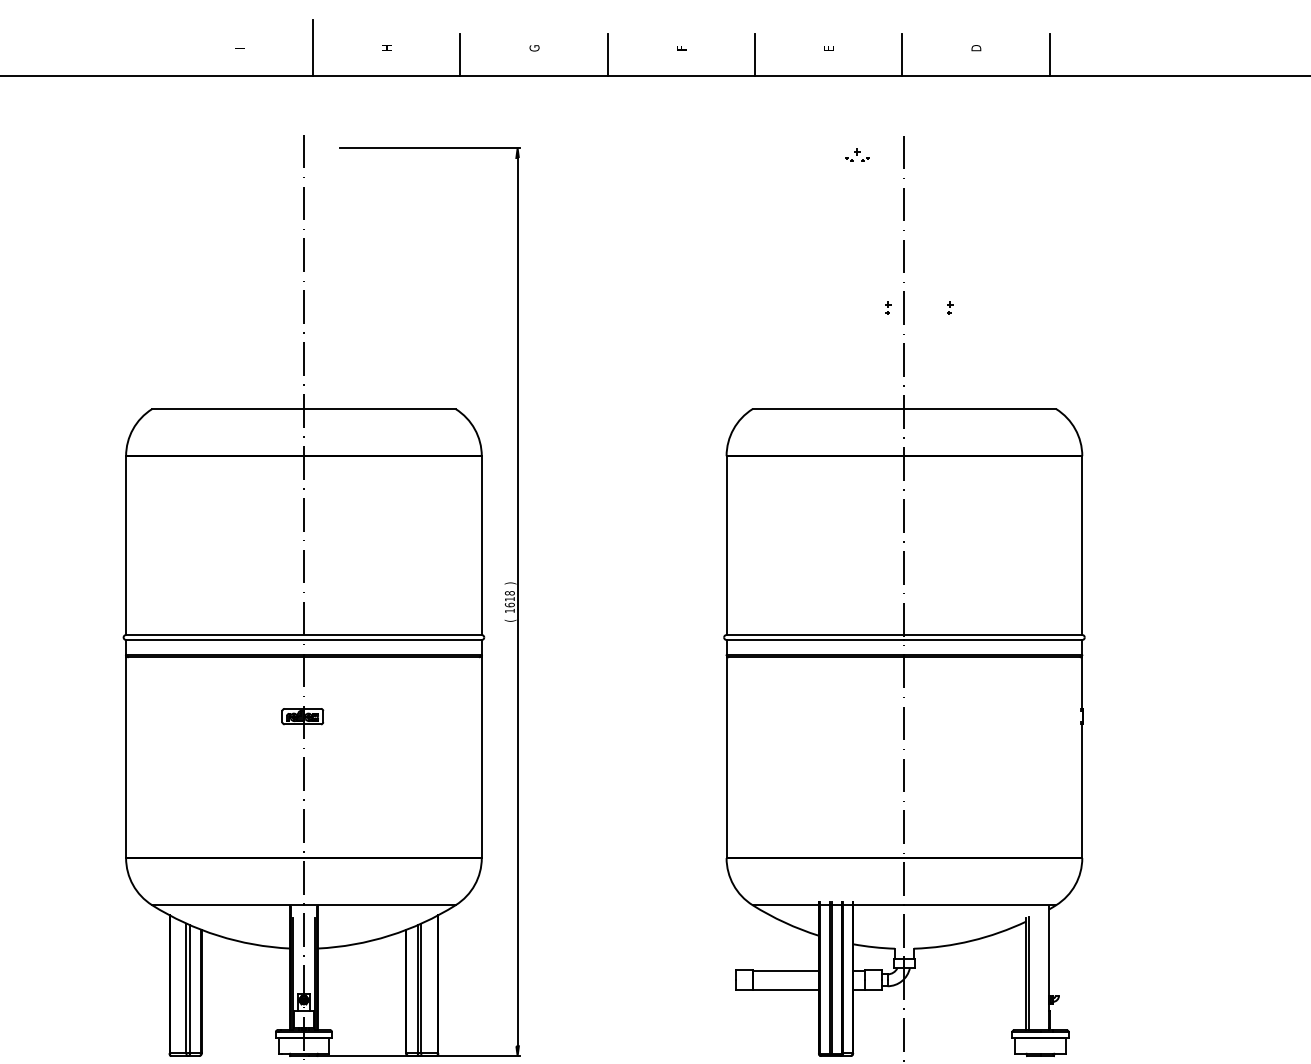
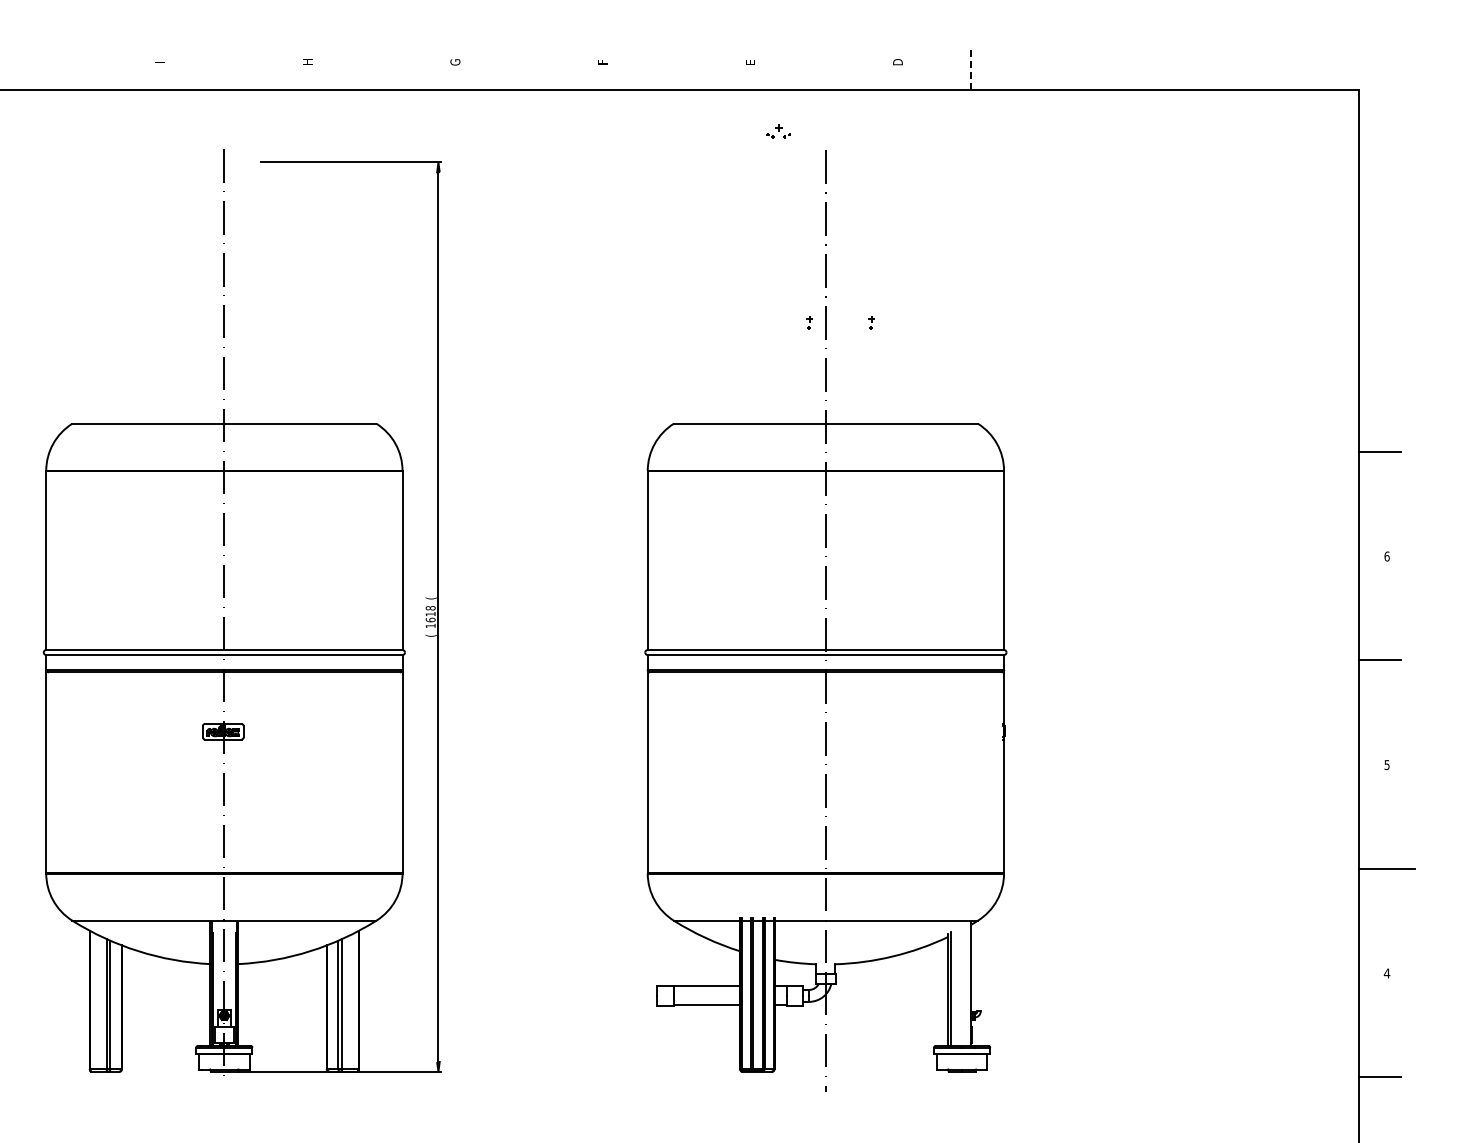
line: (313, 48) -> (233, 62), removed
line: (1049, 54) -> (971, 68), solid -> dashed
line: (460, 55) -> (381, 69), removed
line: (607, 55) -> (528, 69), removed
line: (755, 55) -> (676, 69), removed
line: (902, 55) -> (823, 69), removed
part: (857, 155) -> (778, 131), moved
text: (509, 583) -> (430, 598), ) -> (

